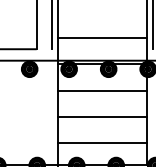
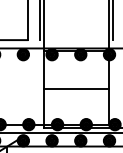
line: (101, 38) -> (75, 32), removed
line: (101, 91) -> (75, 70), removed
line: (101, 143) -> (75, 108), removed

